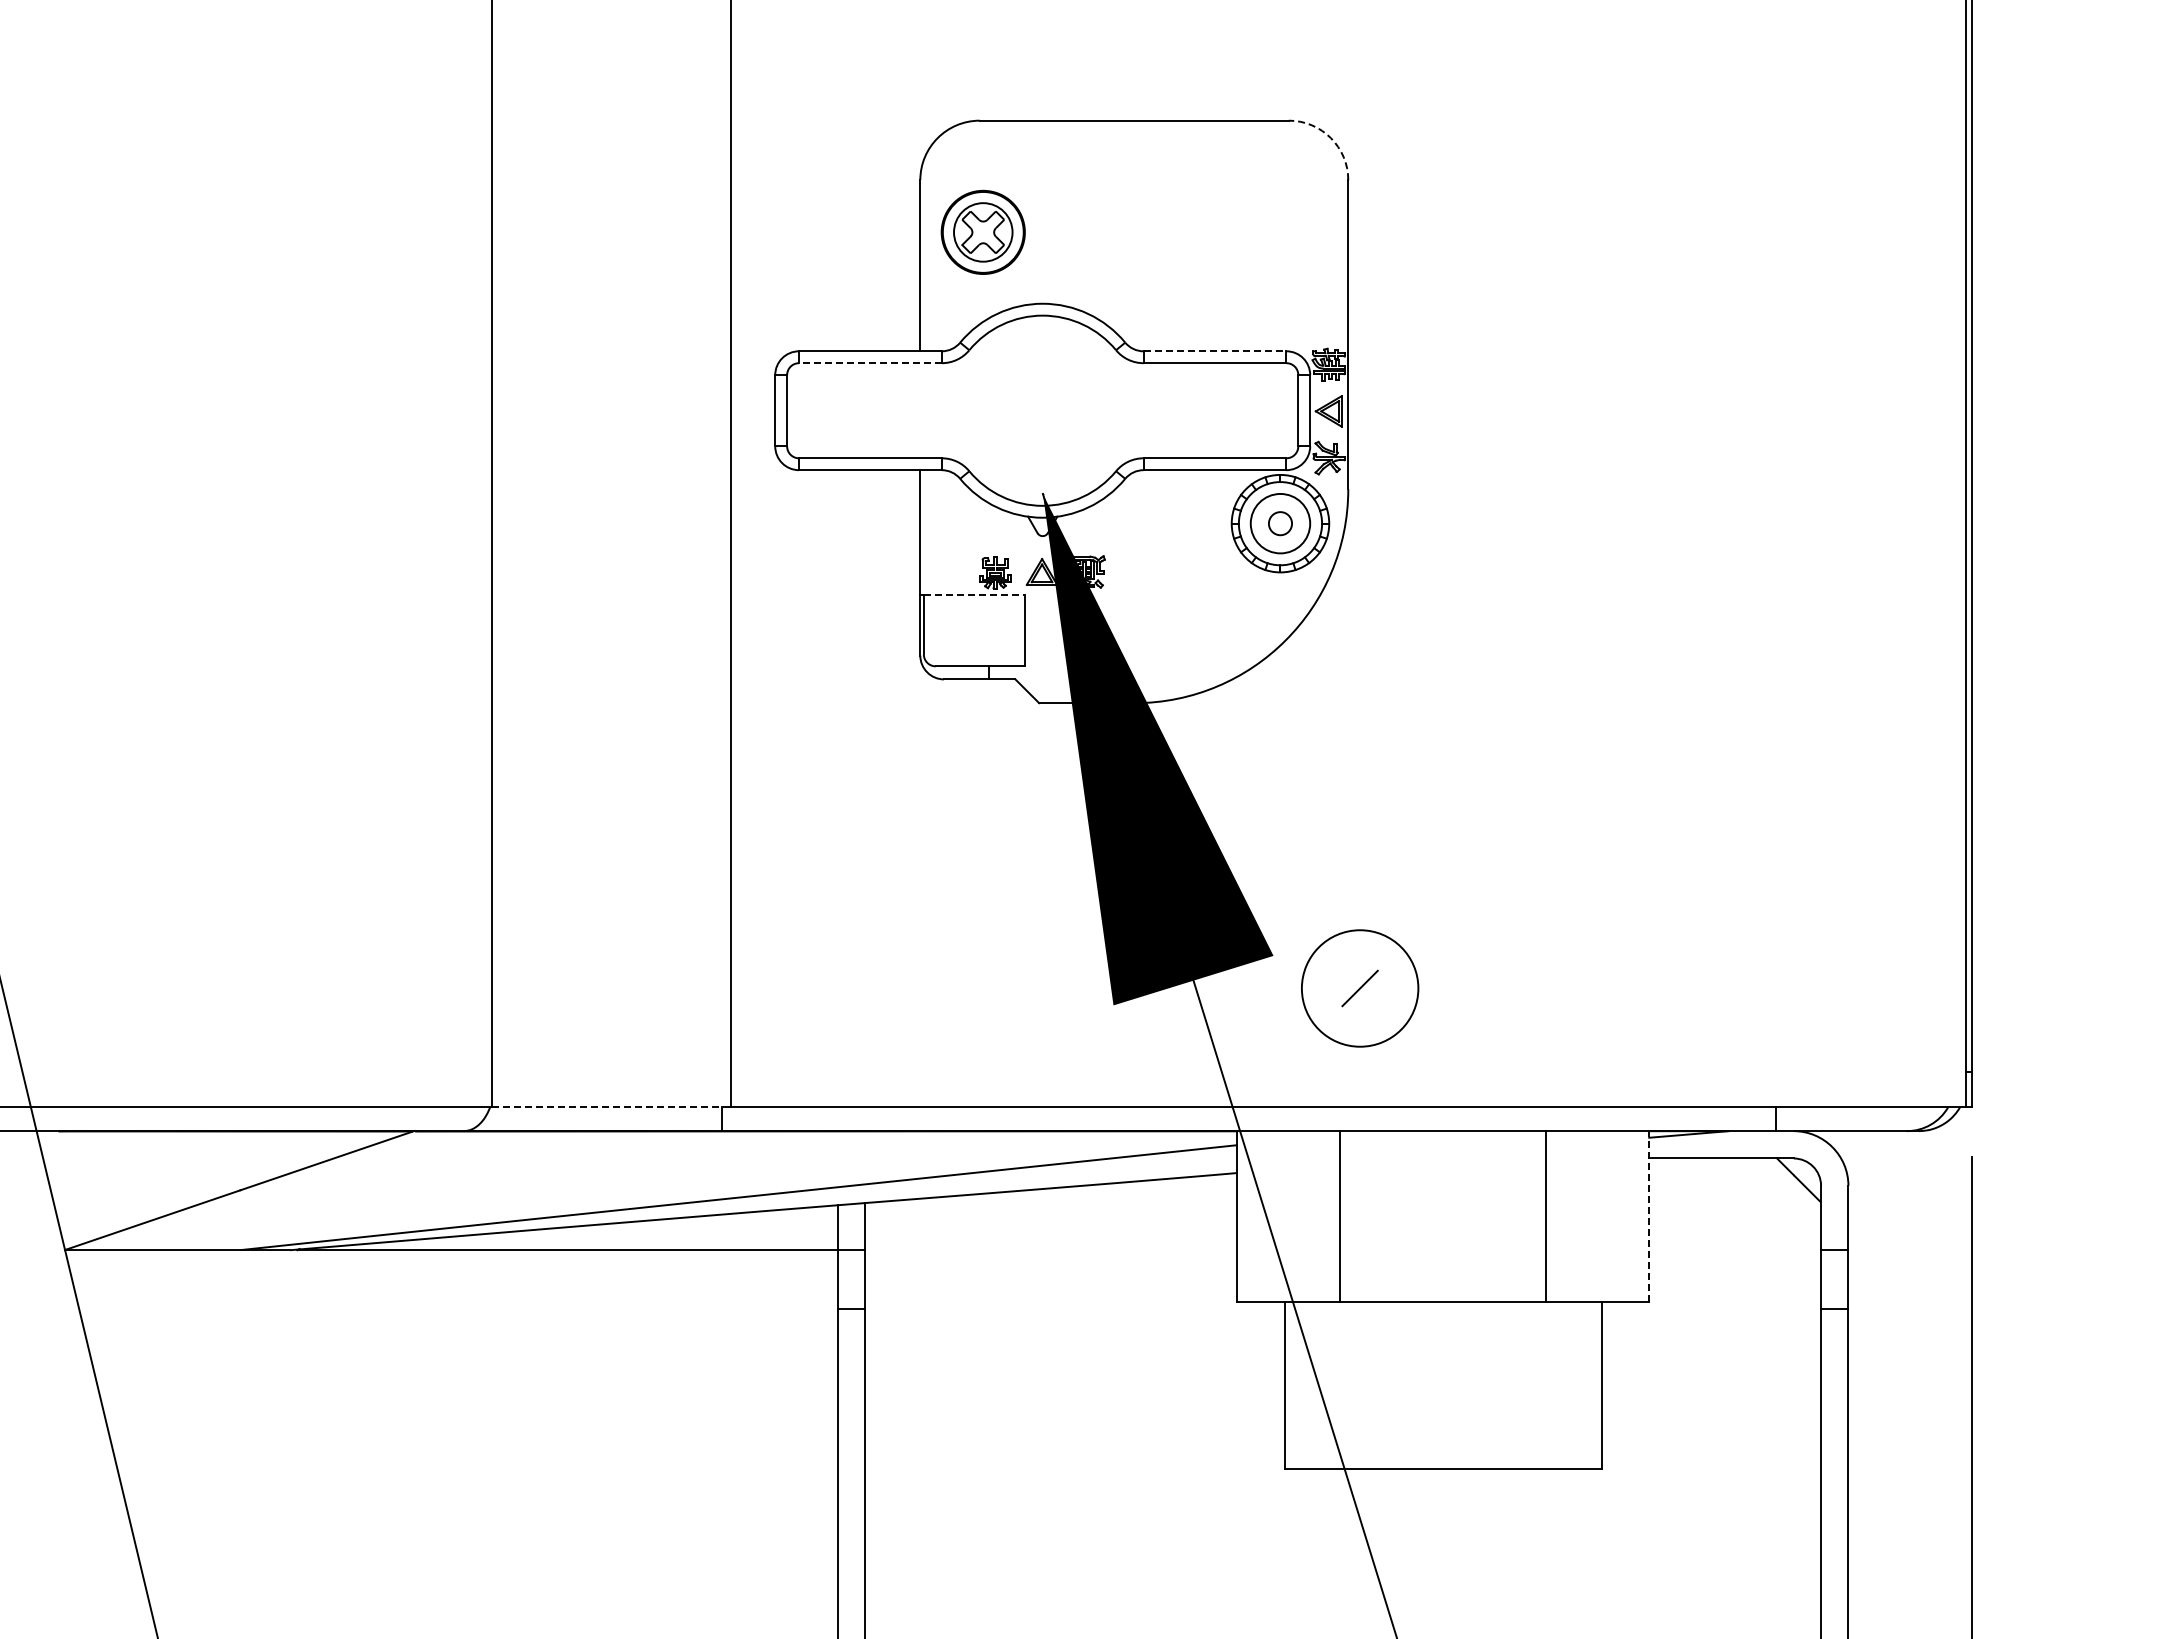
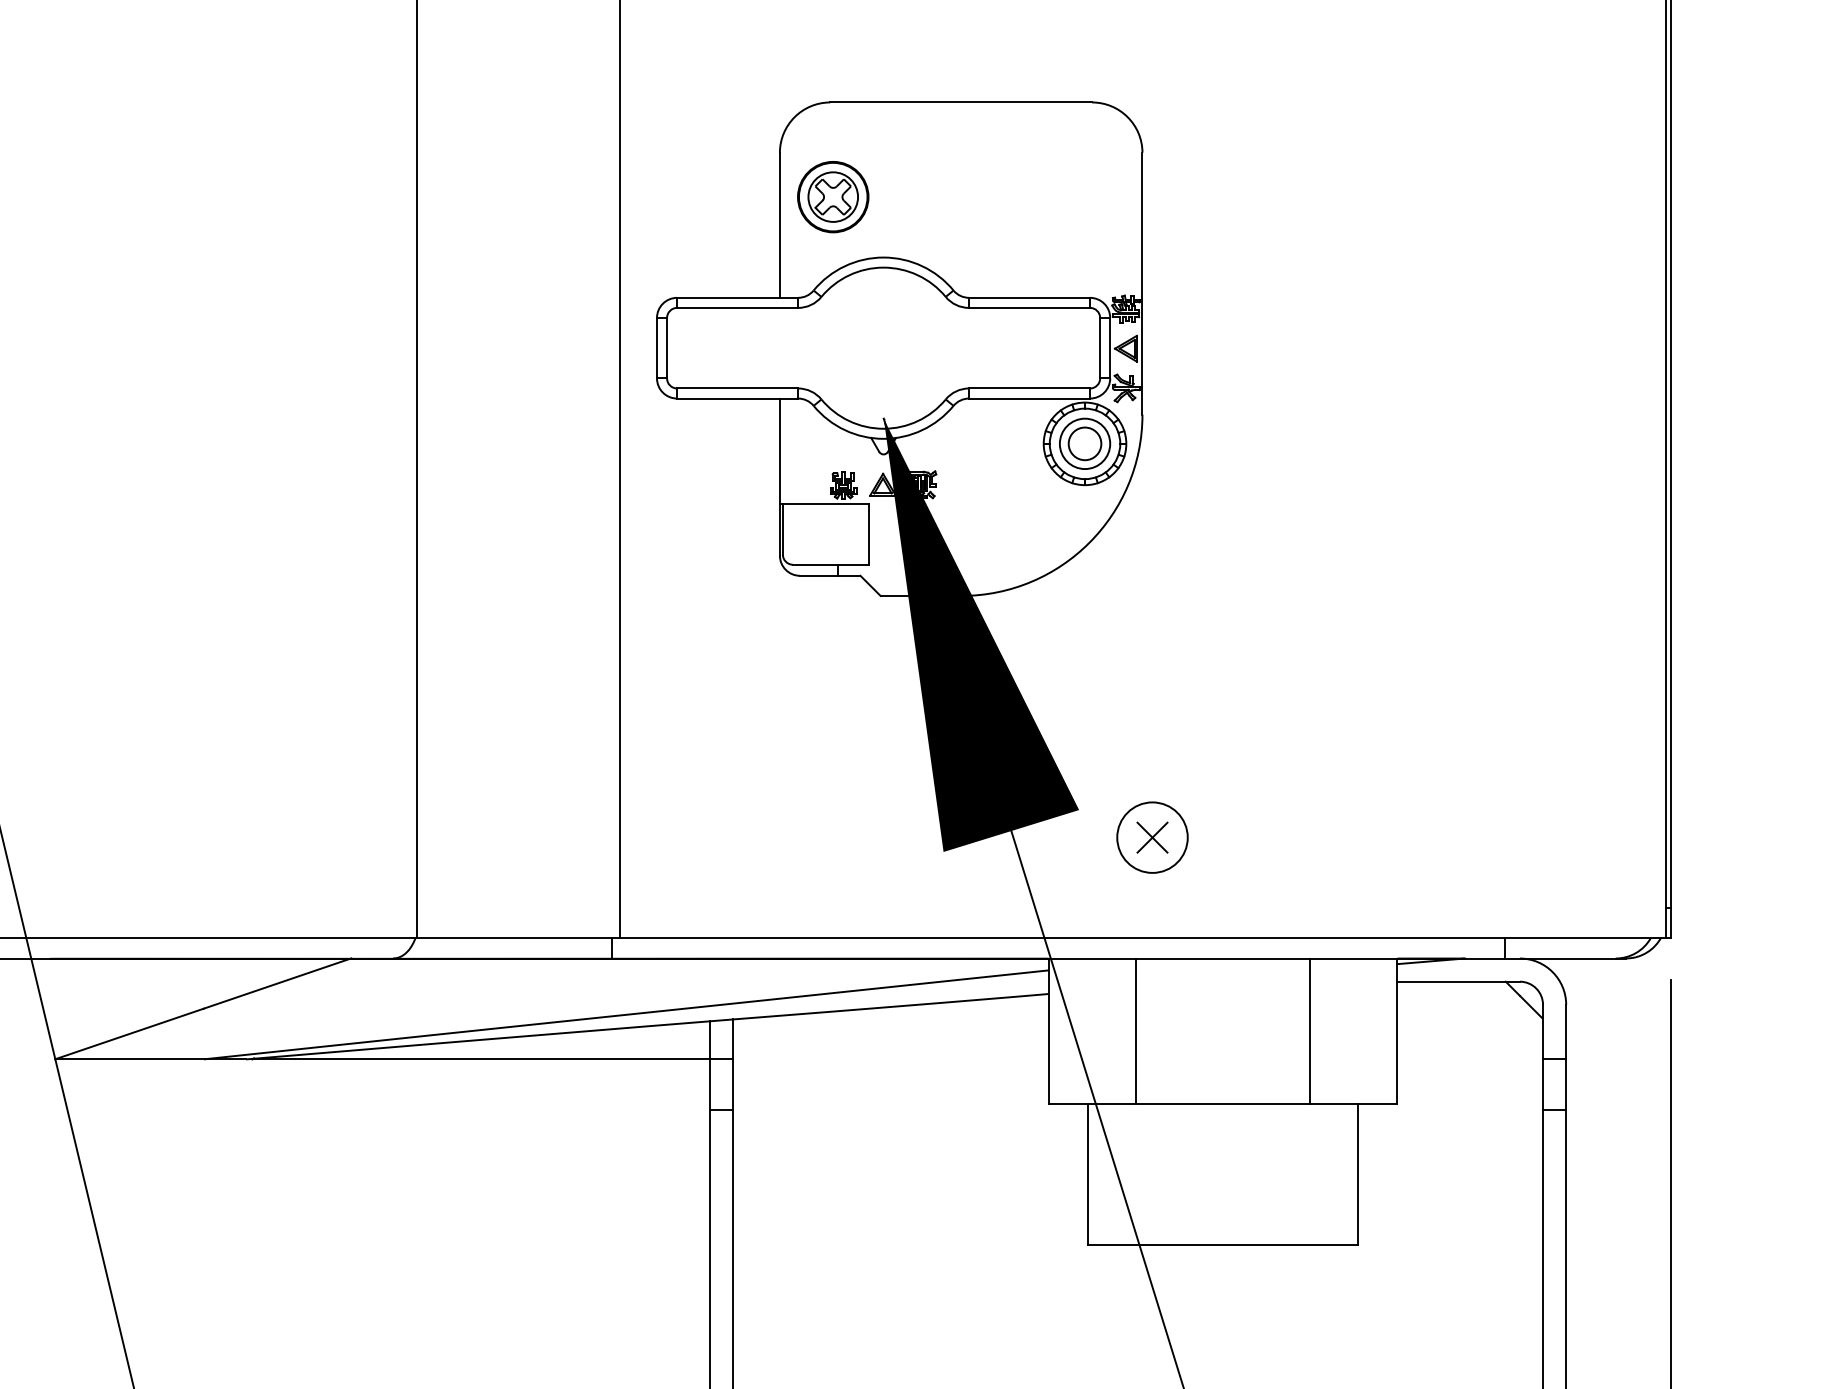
arc: (1330, 138) -> (1127, 117), dashed -> solid
line: (1215, 351) -> (1029, 298), dashed -> solid
line: (869, 363) -> (736, 308), dashed -> solid
circle: (1280, 523) -> (1085, 443), size x1.67
line: (974, 595) -> (825, 504), dashed -> solid
circle: (1359, 988) -> (1151, 837), size x0.71
line: (1359, 988) -> (1151, 837), added
line: (612, 1107) -> (519, 938), dashed -> solid
line: (1649, 1216) -> (1397, 1030), dashed -> solid

